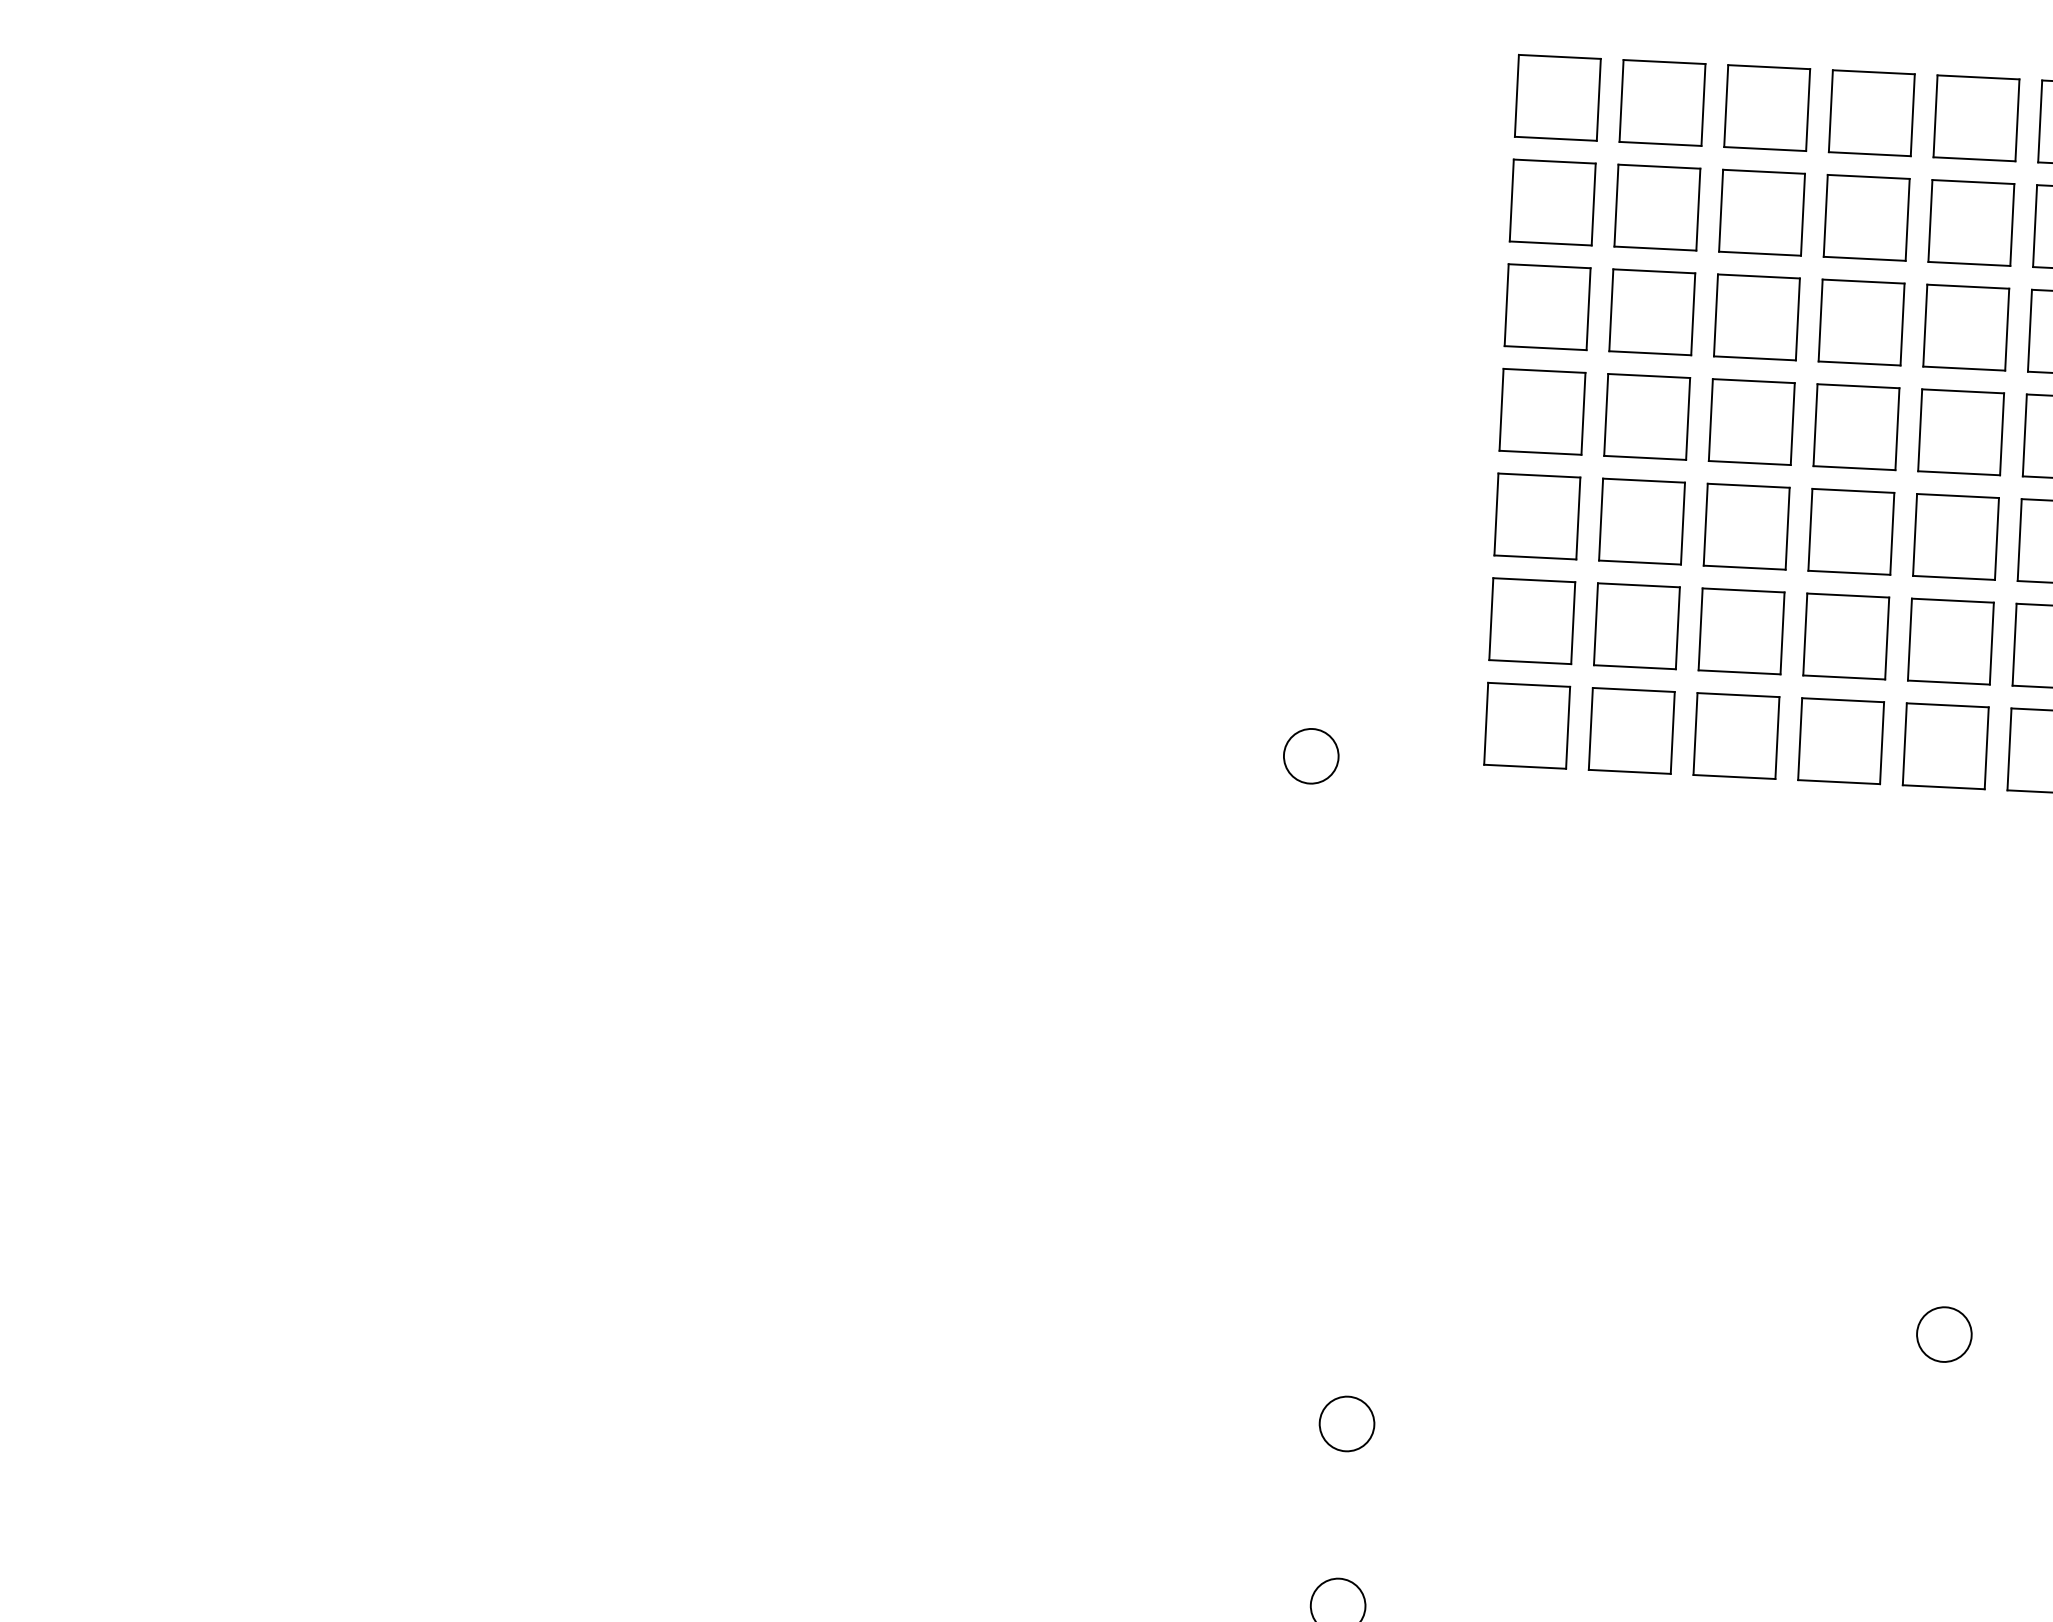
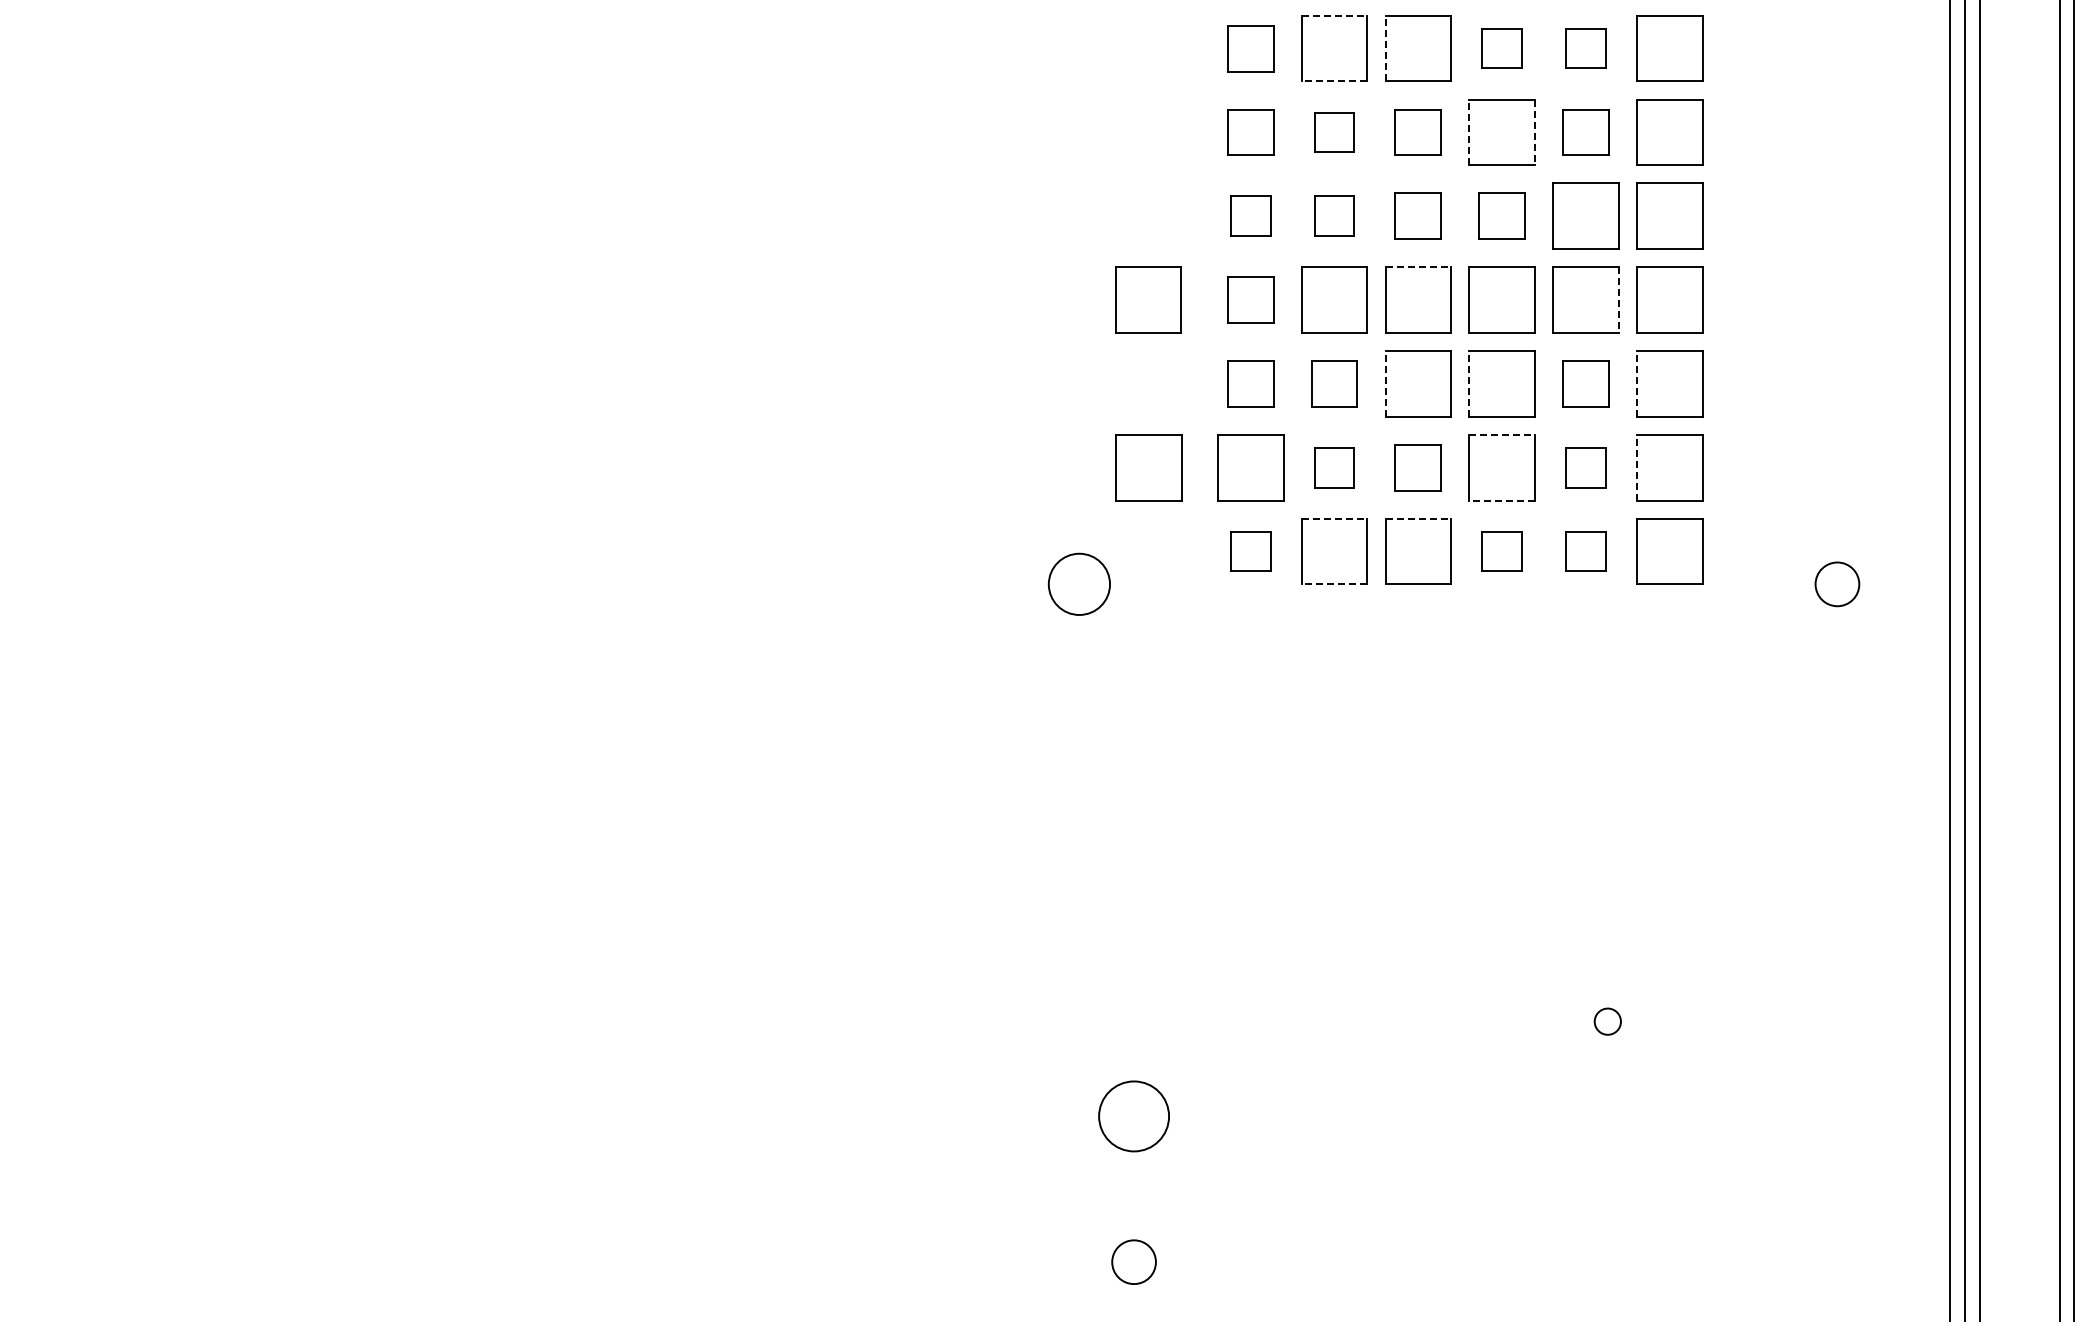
line: (1664, 61) -> (1334, 15), solid -> dashed
part: (1557, 97) -> (1250, 48), size x0.7
line: (1726, 105) -> (1385, 48), solid -> dashed
part: (1871, 112) -> (1501, 48), size x0.6
part: (1975, 118) -> (1585, 48), size x0.6
line: (1660, 143) -> (1334, 81), solid -> dashed
part: (1552, 202) -> (1250, 132), size x0.7
part: (1657, 207) -> (1334, 132), size x0.6
part: (1762, 212) -> (1418, 132), size x0.7
line: (1825, 215) -> (1469, 132), solid -> dashed
line: (1907, 219) -> (1534, 132), solid -> dashed
part: (1970, 222) -> (1585, 132), size x0.7
part: (1547, 306) -> (1250, 215), size x0.6
part: (1652, 311) -> (1334, 215), size x0.6
part: (1757, 316) -> (1418, 215), size x0.7
part: (1860, 321) -> (1501, 215), size x0.7
line: (1754, 381) -> (1418, 267), solid -> dashed
part: (1414, 404) -> (1148, 299), added
part: (1542, 411) -> (1250, 299), size x0.7
line: (2001, 434) -> (1618, 300), solid -> dashed
part: (1537, 515) -> (1250, 383), size x0.7
part: (1642, 521) -> (1334, 383), size x0.7
line: (1705, 524) -> (1385, 383), solid -> dashed
line: (1810, 529) -> (1469, 383), solid -> dashed
part: (1955, 536) -> (1585, 383), size x0.7
line: (2020, 539) -> (1637, 383), solid -> dashed
line: (1848, 595) -> (1502, 434), solid -> dashed
part: (1404, 614) -> (1148, 467), added
part: (1636, 625) -> (1334, 467), size x0.6
part: (1741, 631) -> (1418, 467), size x0.7
part: (1950, 641) -> (1585, 467), size x0.6
line: (2015, 644) -> (1637, 467), solid -> dashed
line: (1844, 677) -> (1502, 500), solid -> dashed
line: (1633, 689) -> (1334, 518), solid -> dashed
line: (1738, 694) -> (1418, 518), solid -> dashed
part: (1526, 725) -> (1250, 551), size x0.6
part: (1840, 741) -> (1501, 551), size x0.6
part: (1945, 746) -> (1585, 551), size x0.6
circle: (1311, 756) -> (1079, 584), size x1.4
line: (1629, 772) -> (1334, 584), solid -> dashed
circle: (1943, 1334) -> (1607, 1021), size x0.6
circle: (1346, 1424) -> (1133, 1116), size x1.6

